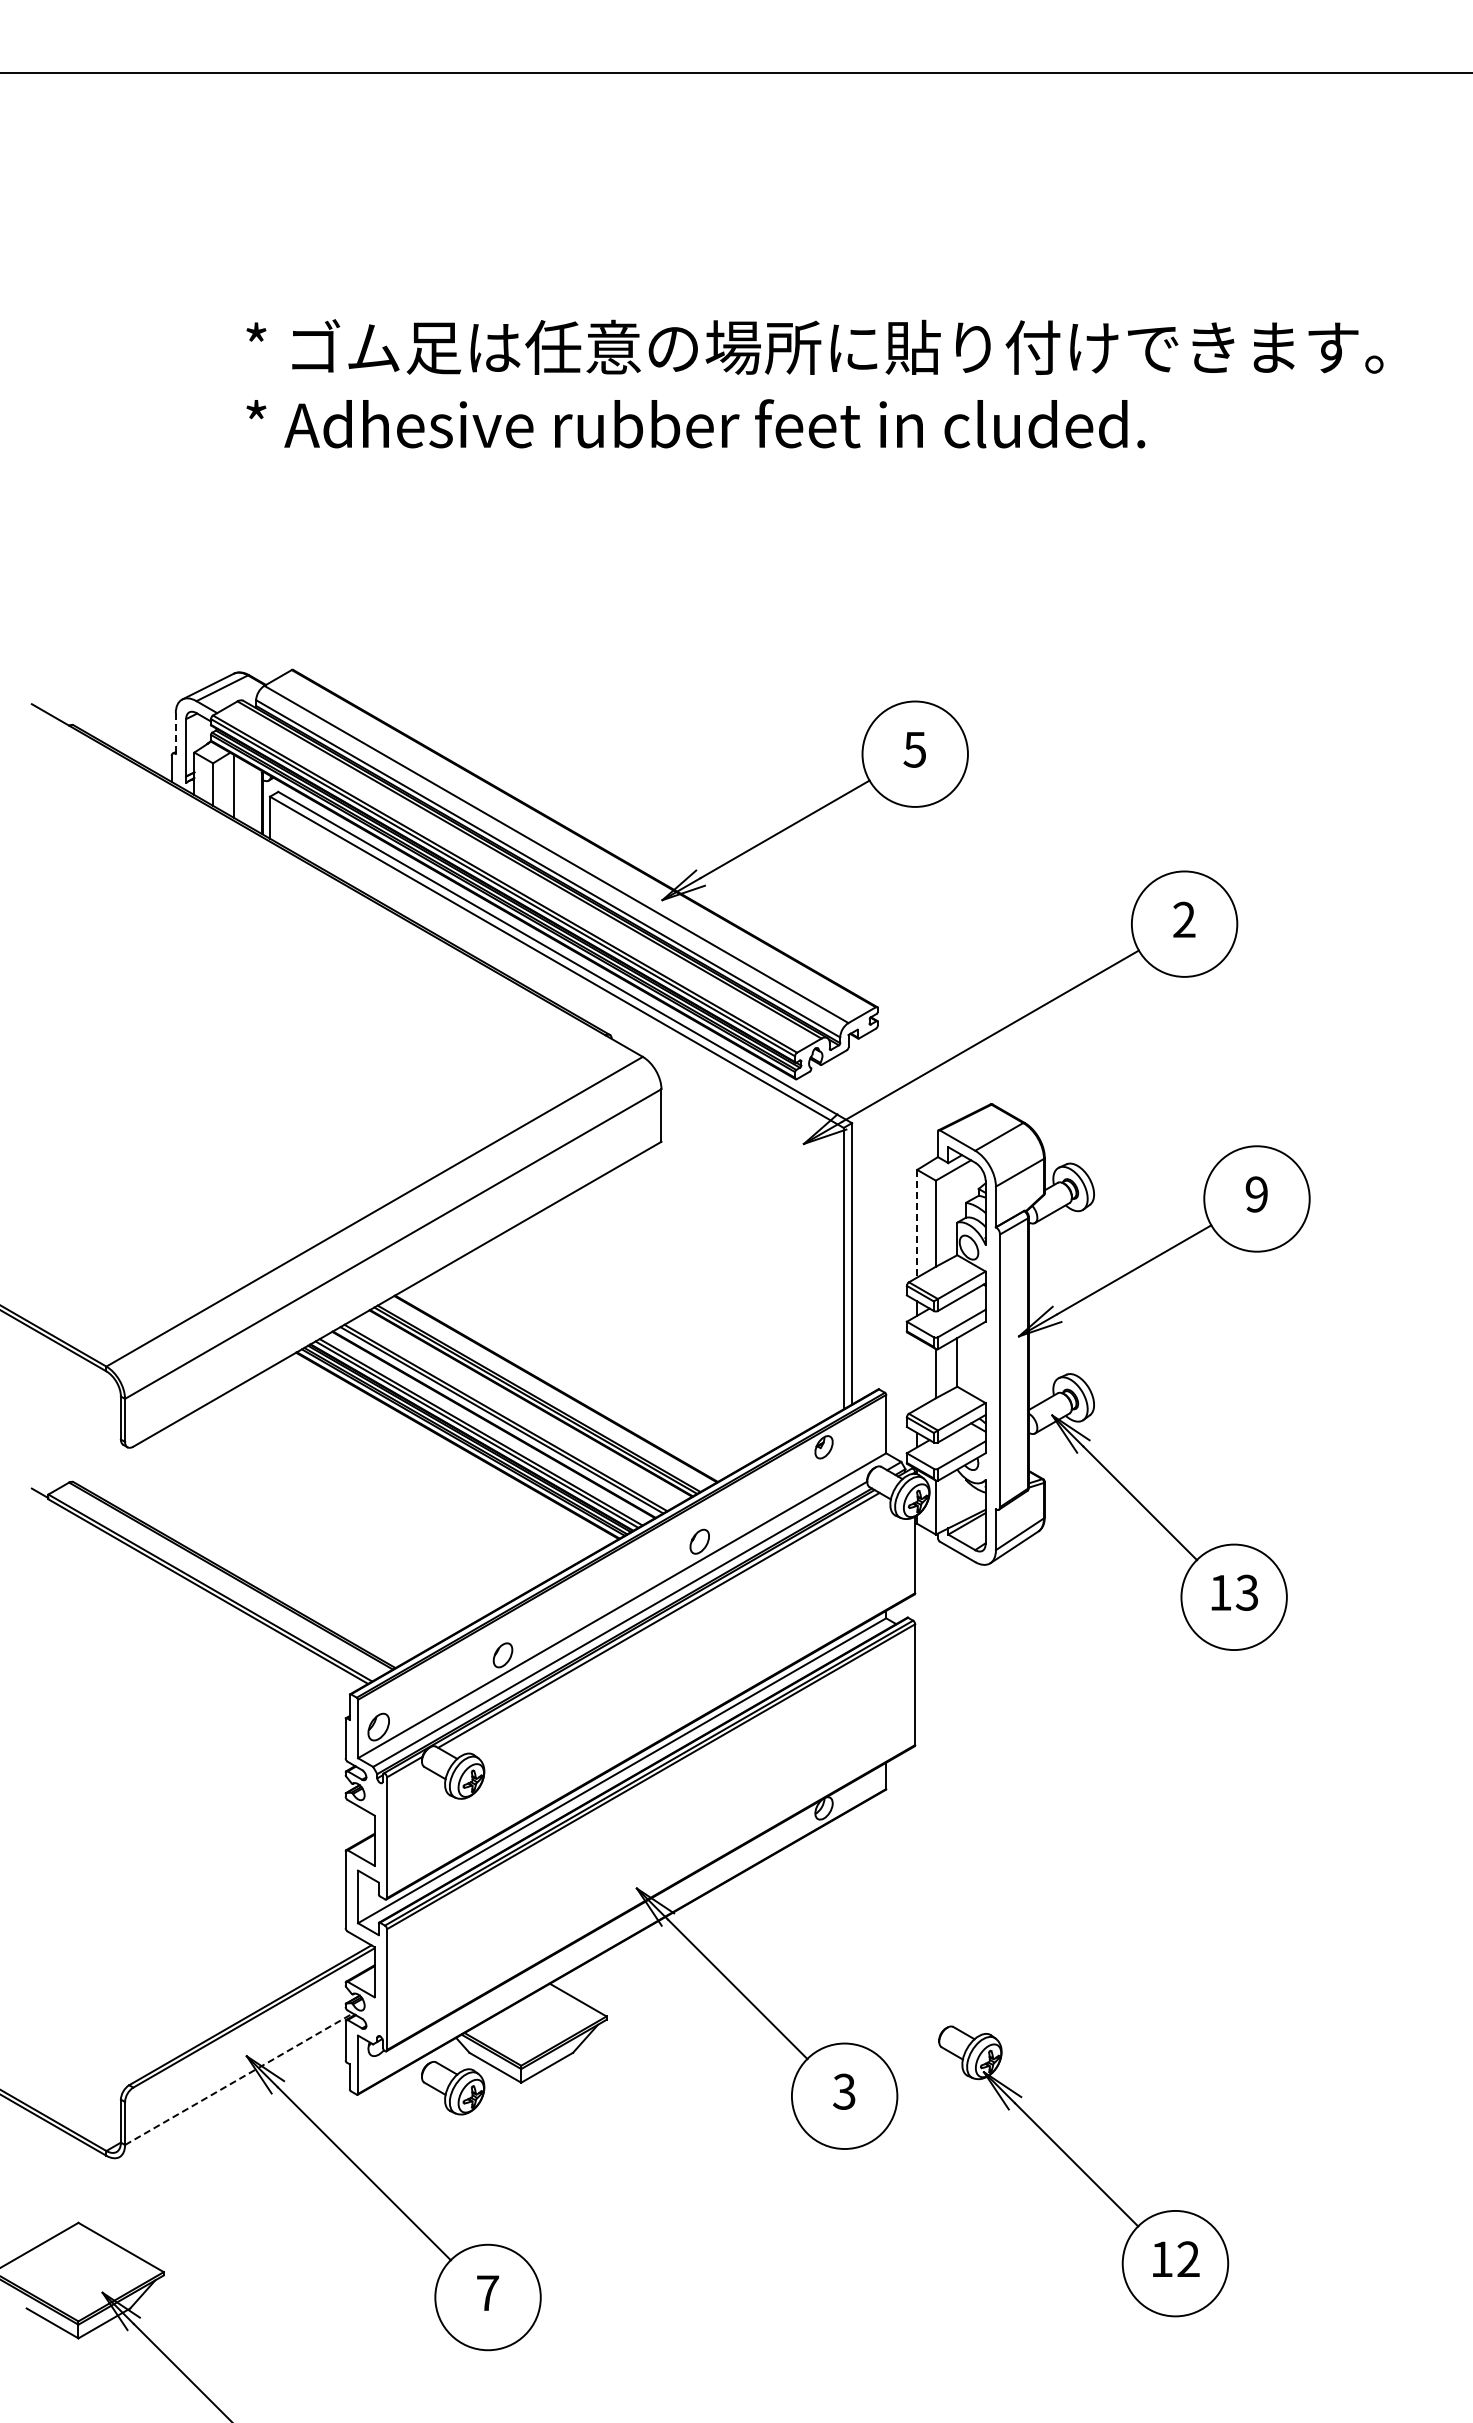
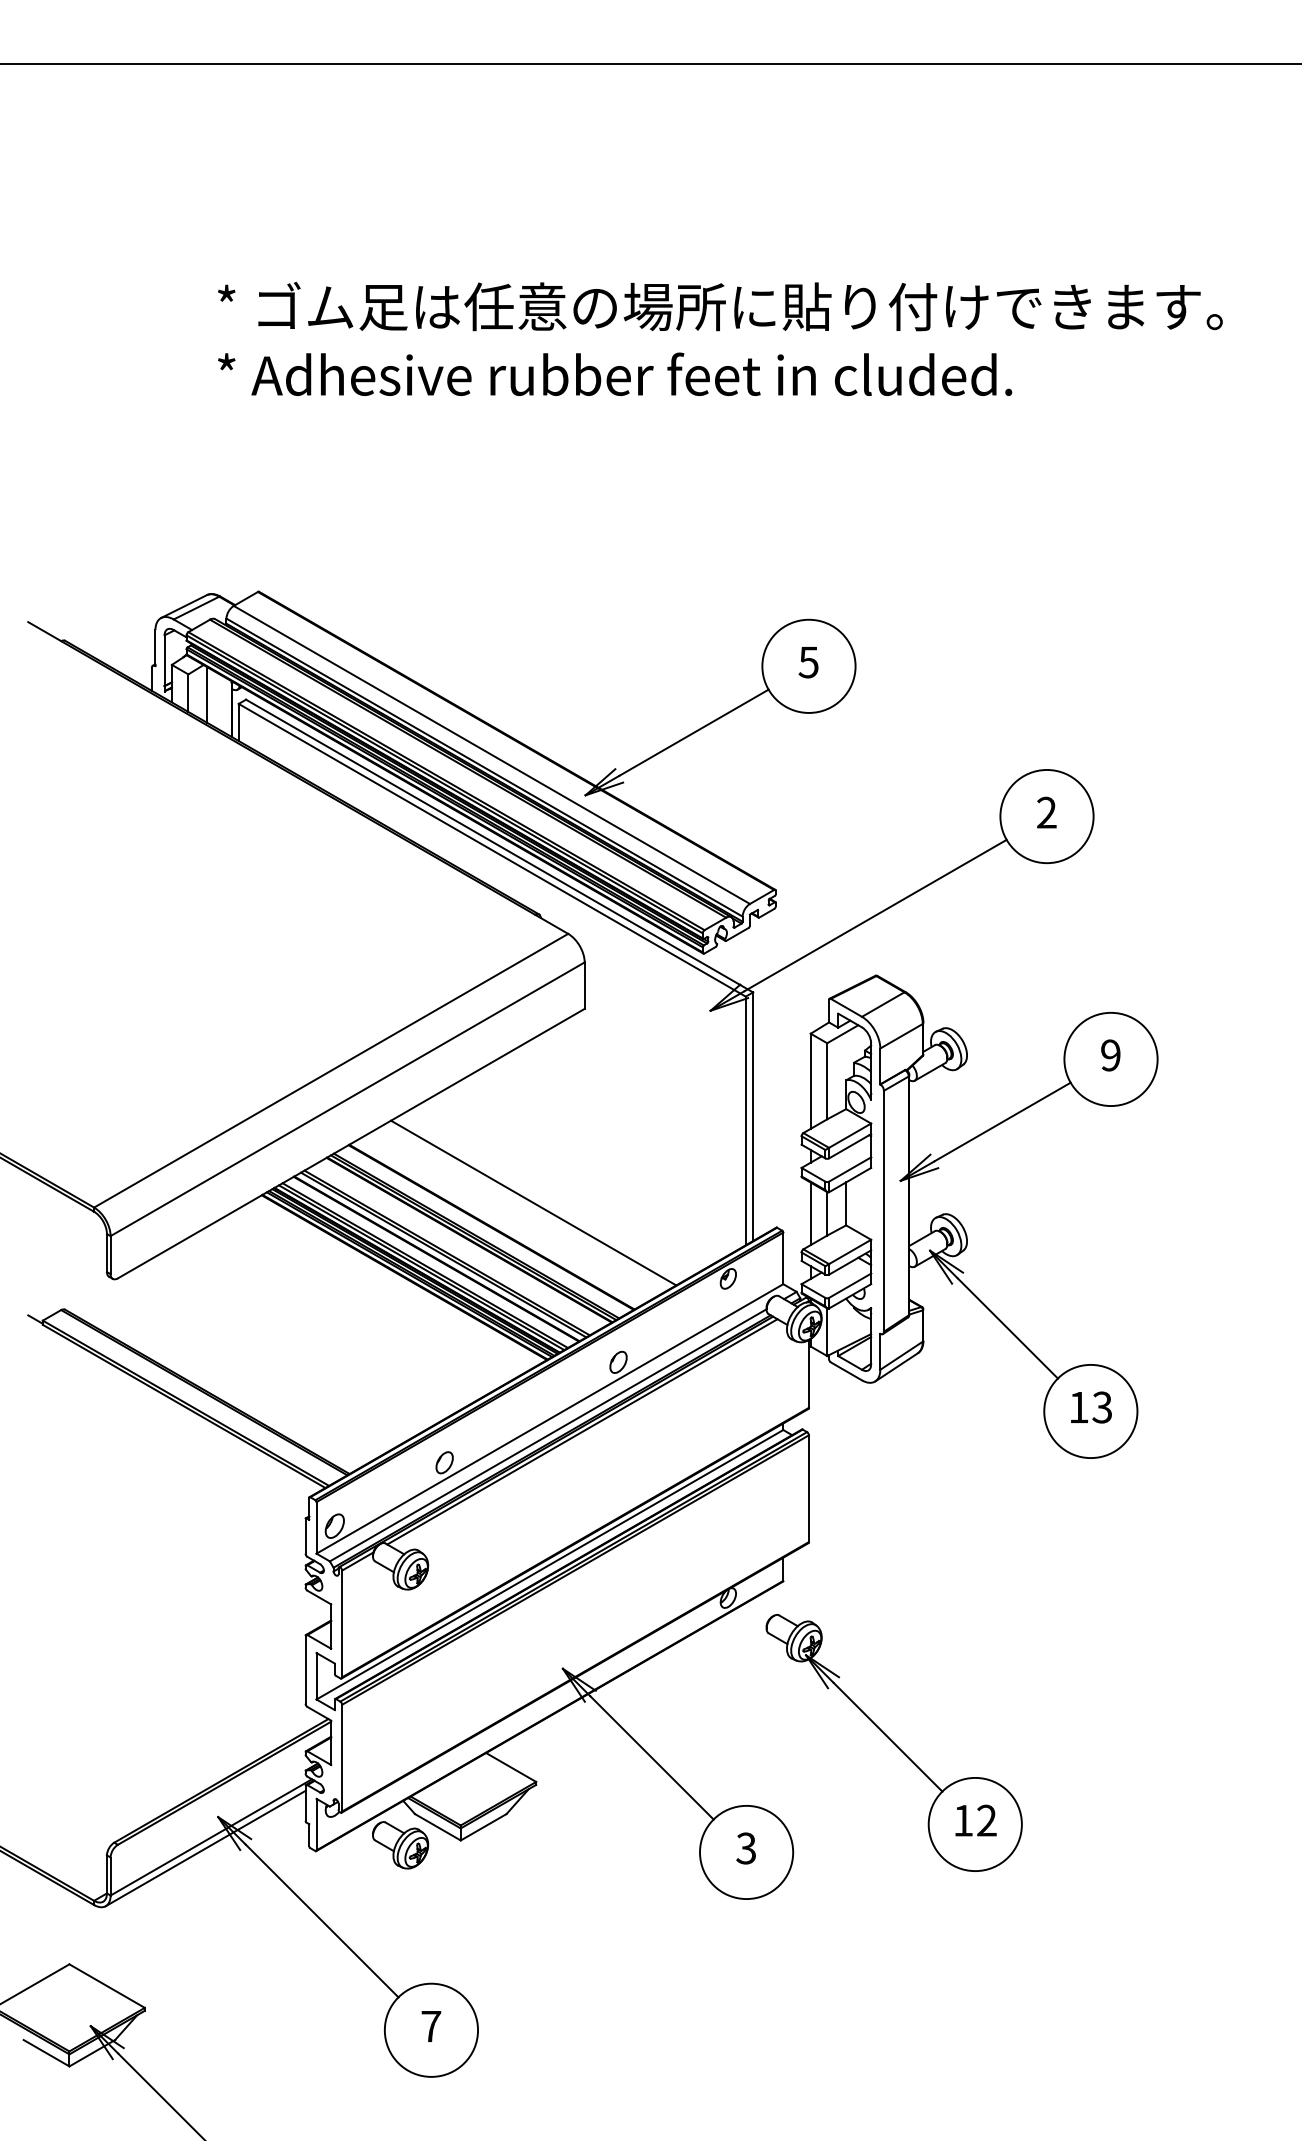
line: (175, 733) -> (155, 648), dashed -> solid
line: (917, 1223) -> (810, 1081), dashed -> solid
line: (603, 1361) -> (533, 1203), added
line: (917, 1373) -> (810, 1213), added
line: (238, 2079) -> (210, 1837), dashed -> solid
line: (232, 2091) -> (205, 1848), added
part: (1083, 2171) -> (894, 1743), moved

